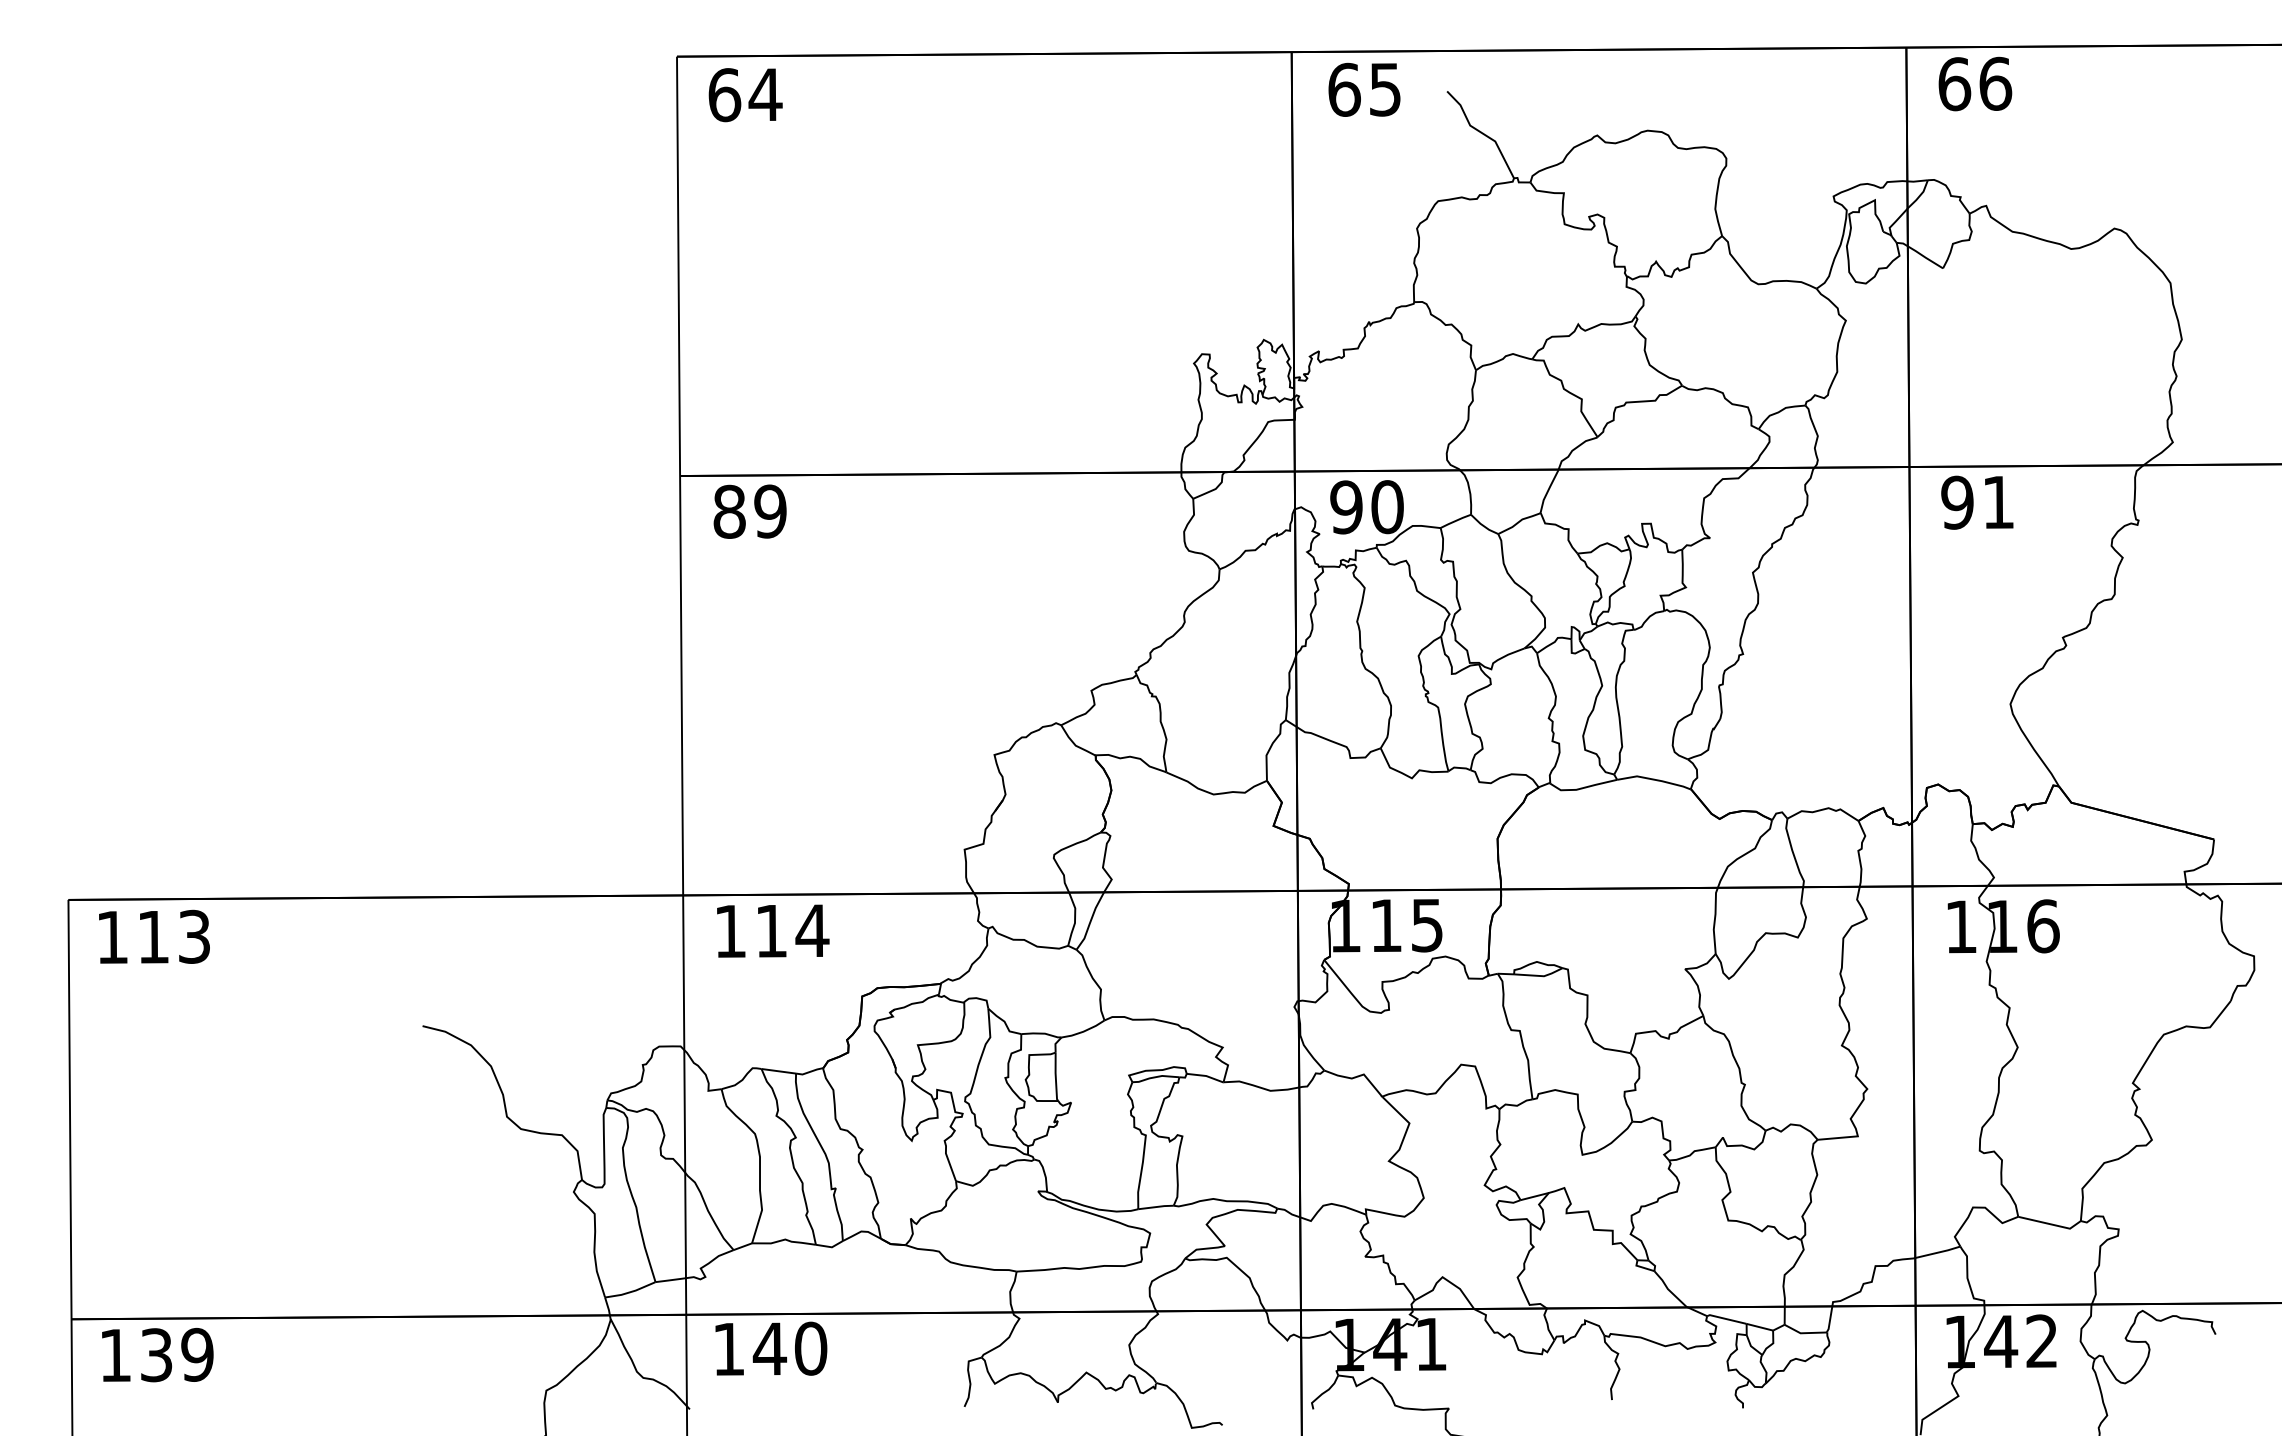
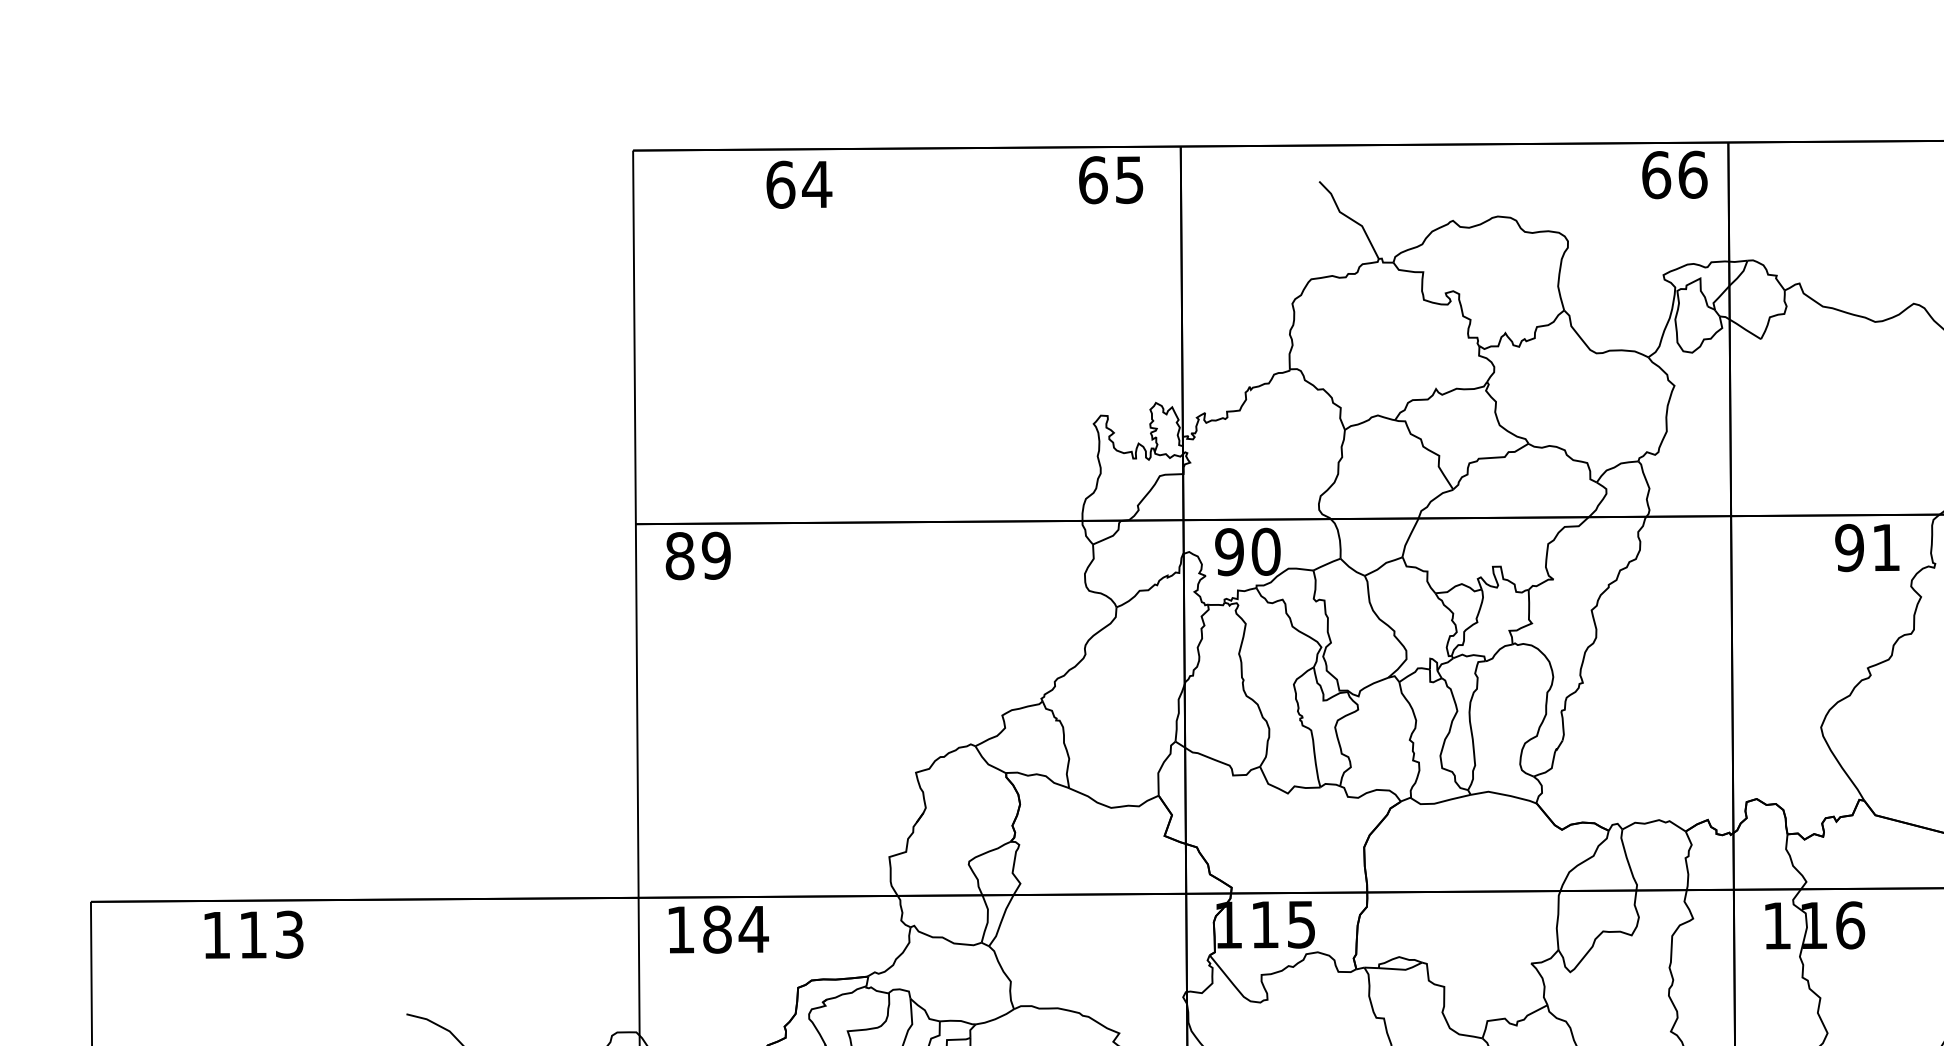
text: (1975, 83) -> (1675, 174), moved
text: (1364, 89) -> (1111, 179), moved
text: (745, 95) -> (799, 185), moved
text: (1977, 502) -> (1867, 547), moved
text: (771, 931) -> (717, 929), 114 -> 184
text: (154, 936) -> (254, 934), moved

